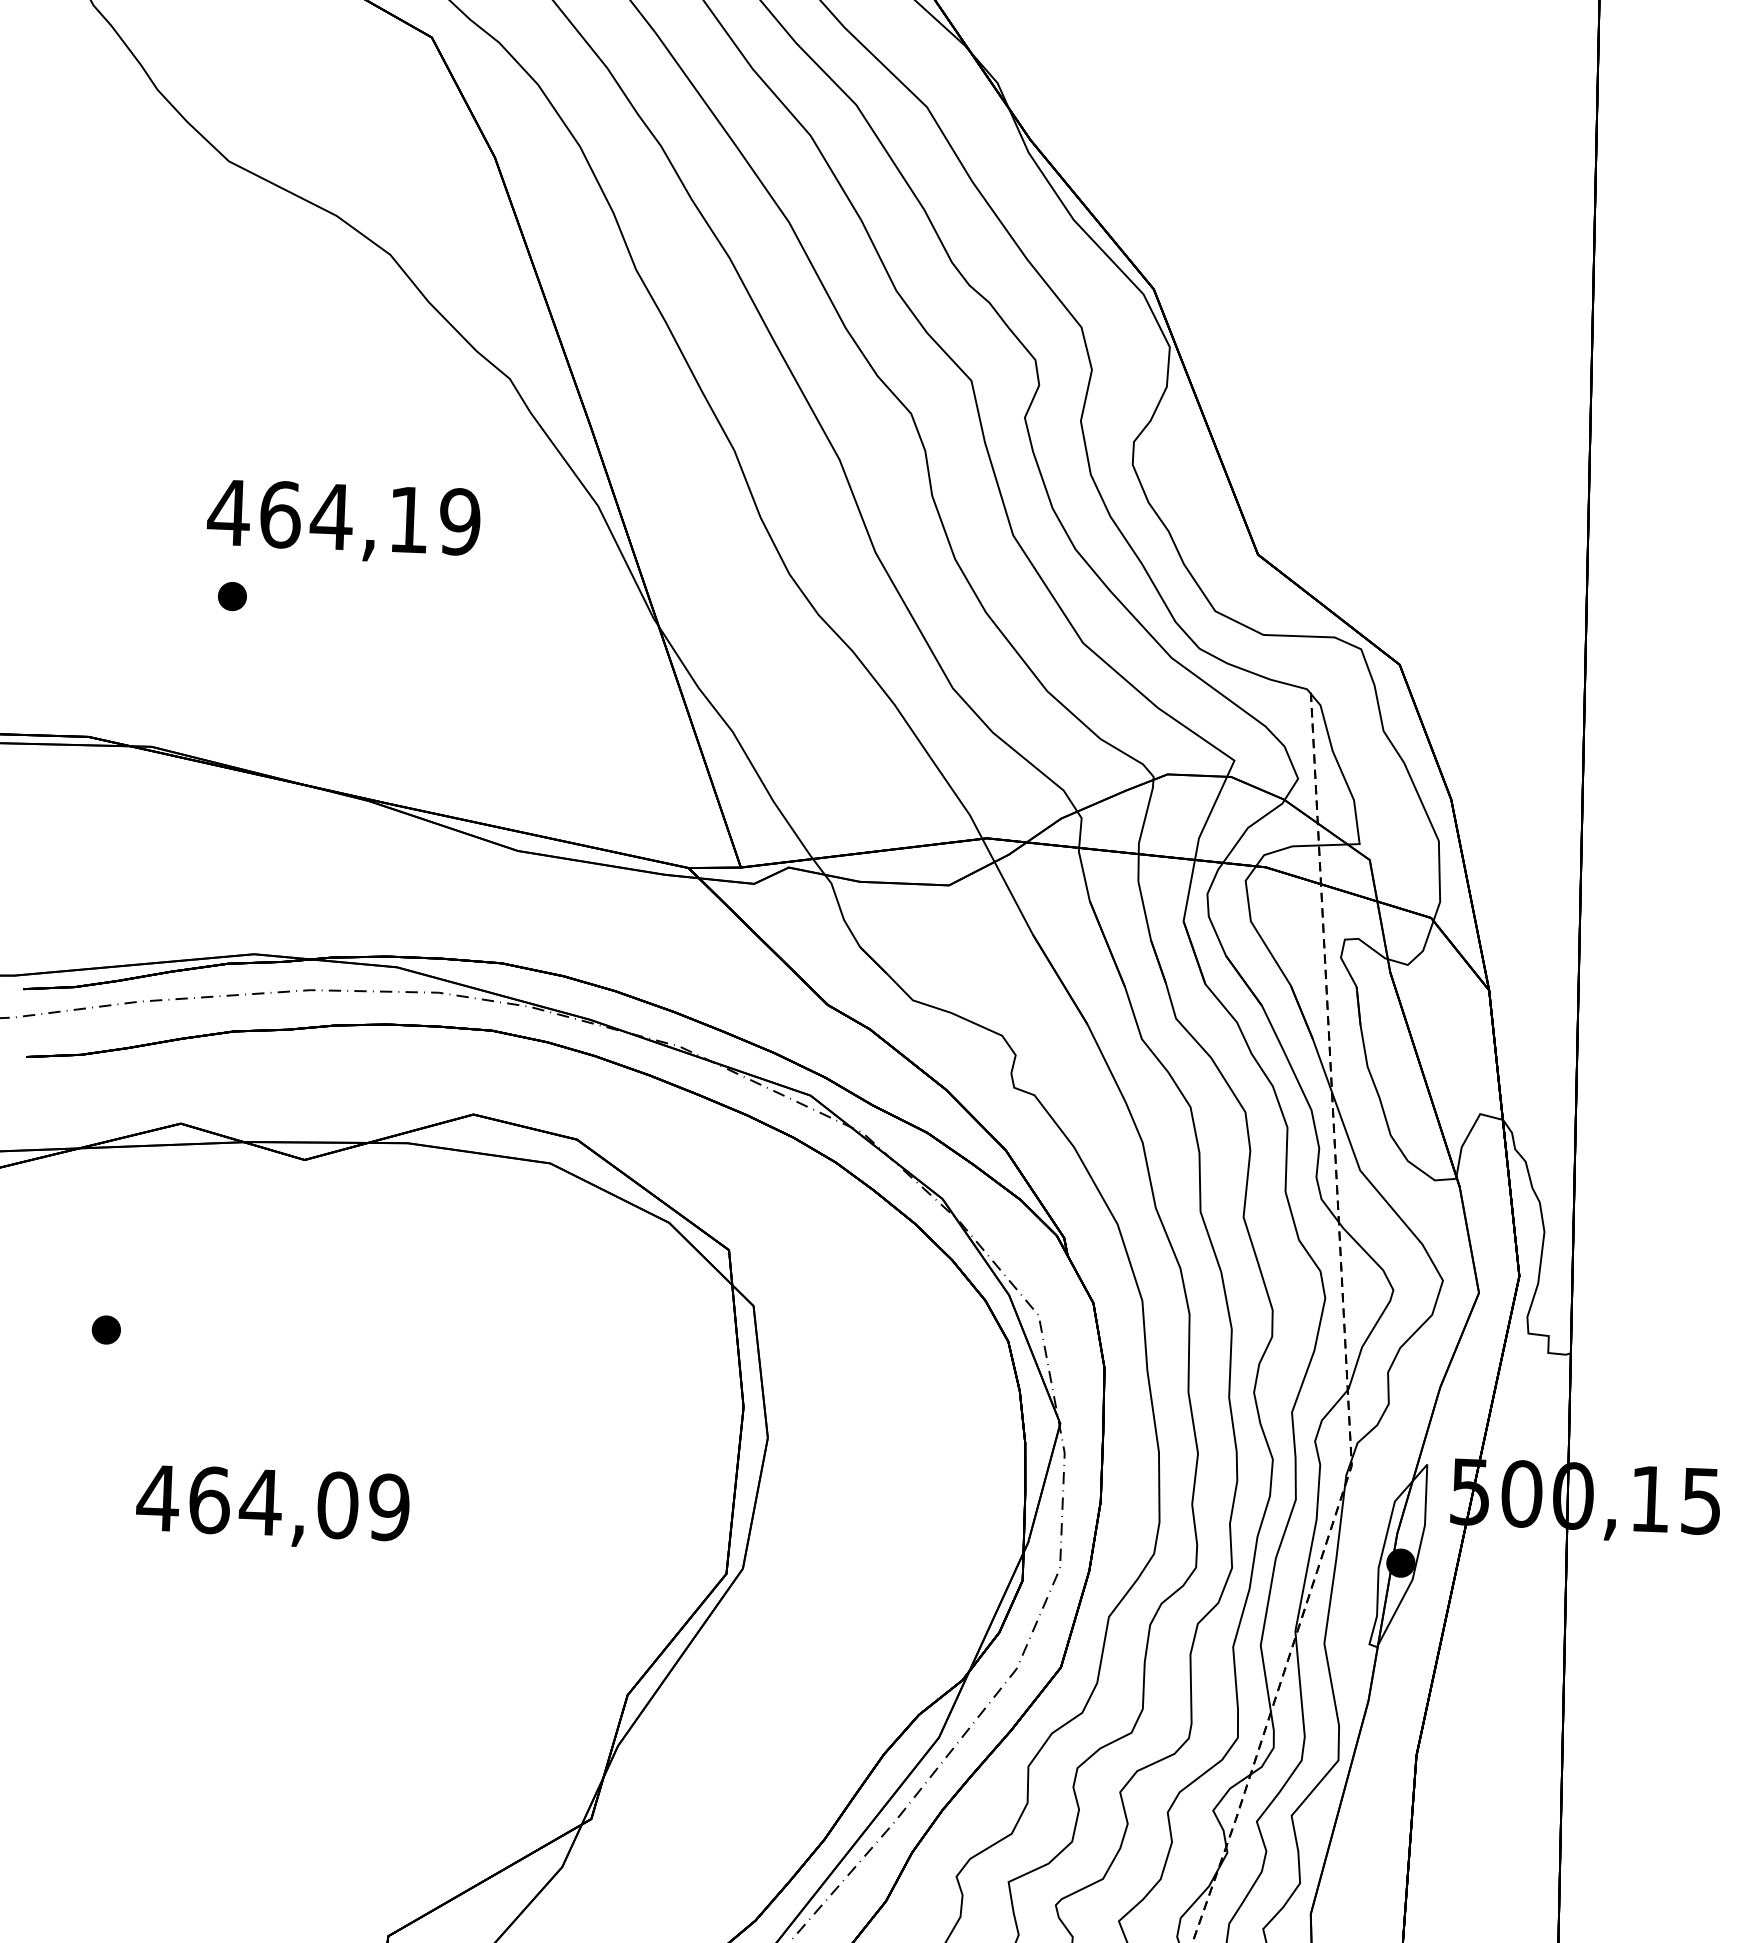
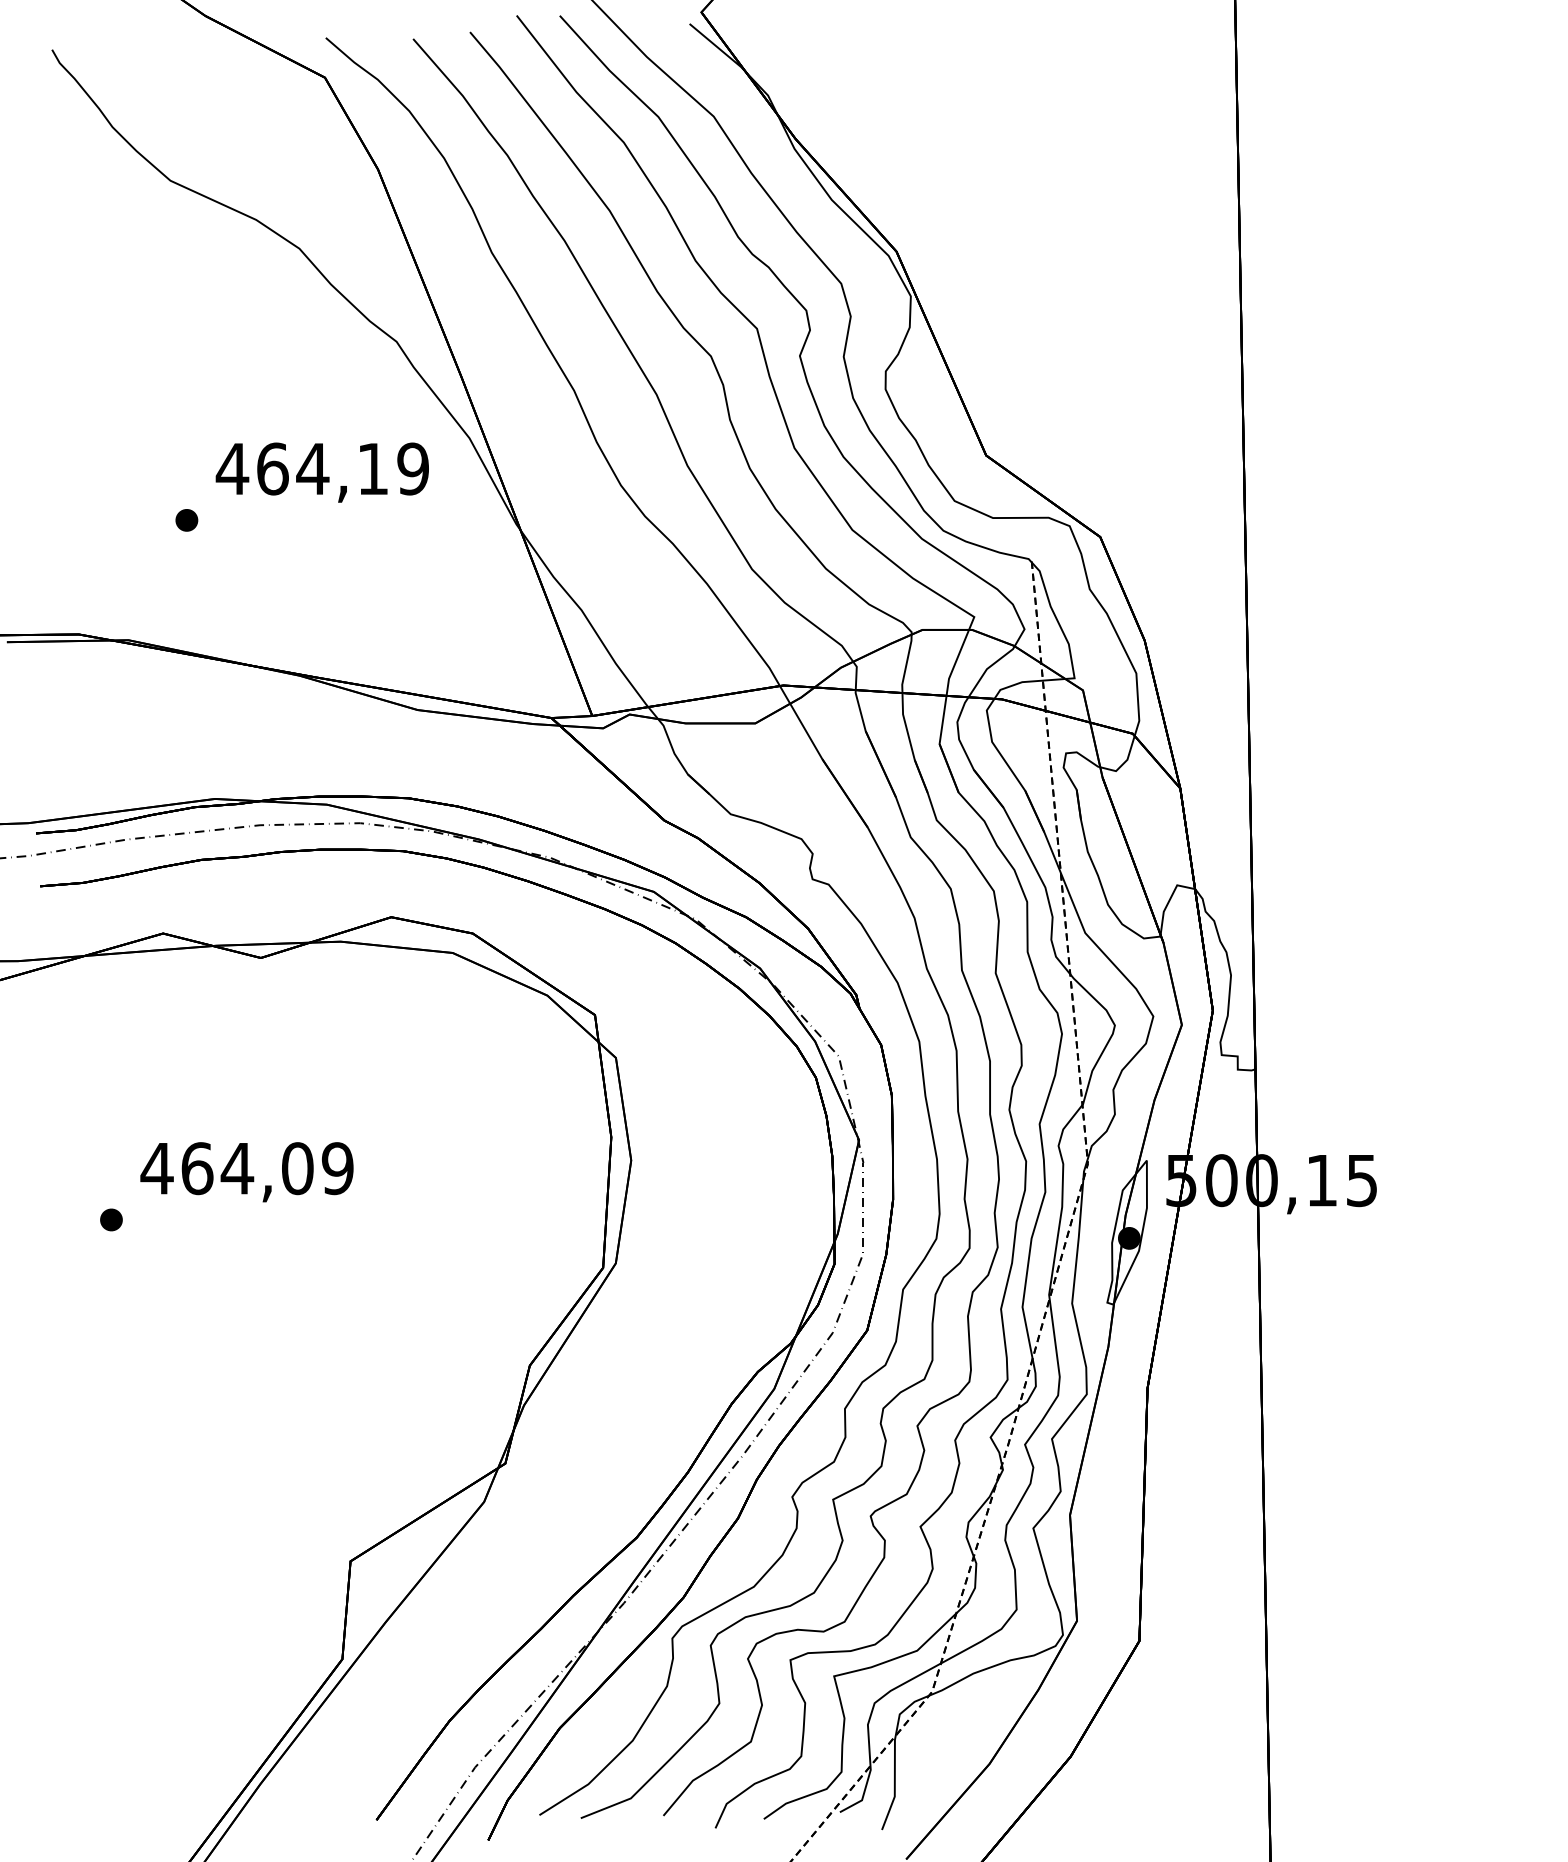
text: (342, 521) -> (321, 472), moved
part: (106, 1329) -> (111, 1219), moved
text: (272, 1507) -> (246, 1172), moved

